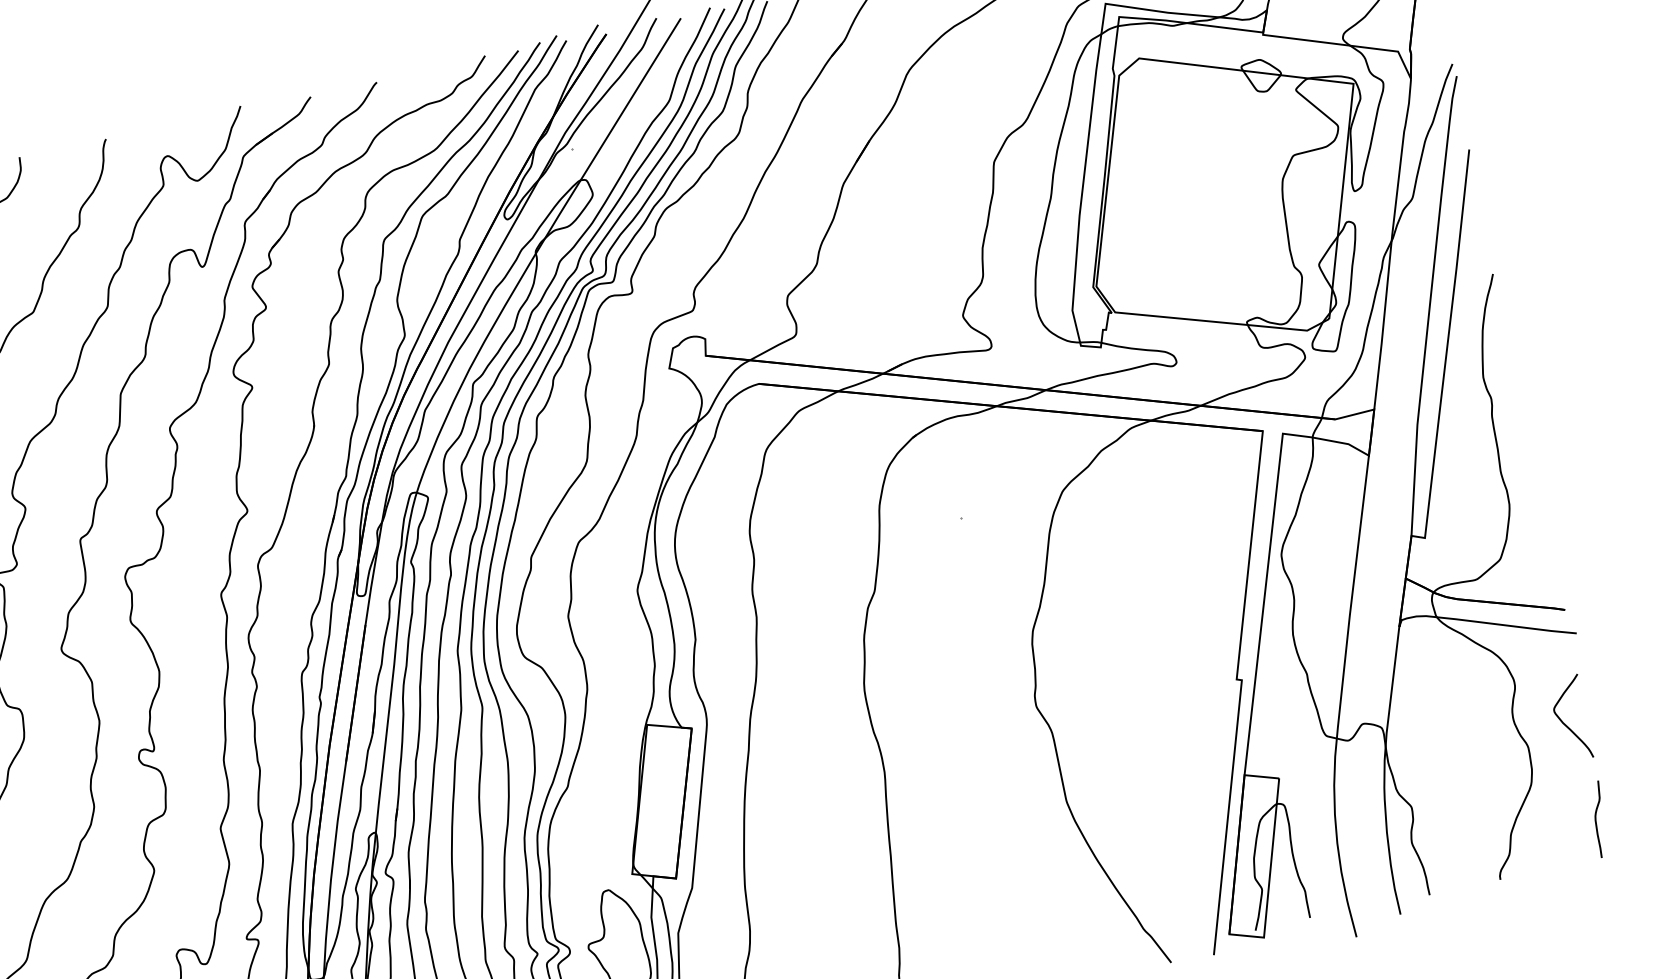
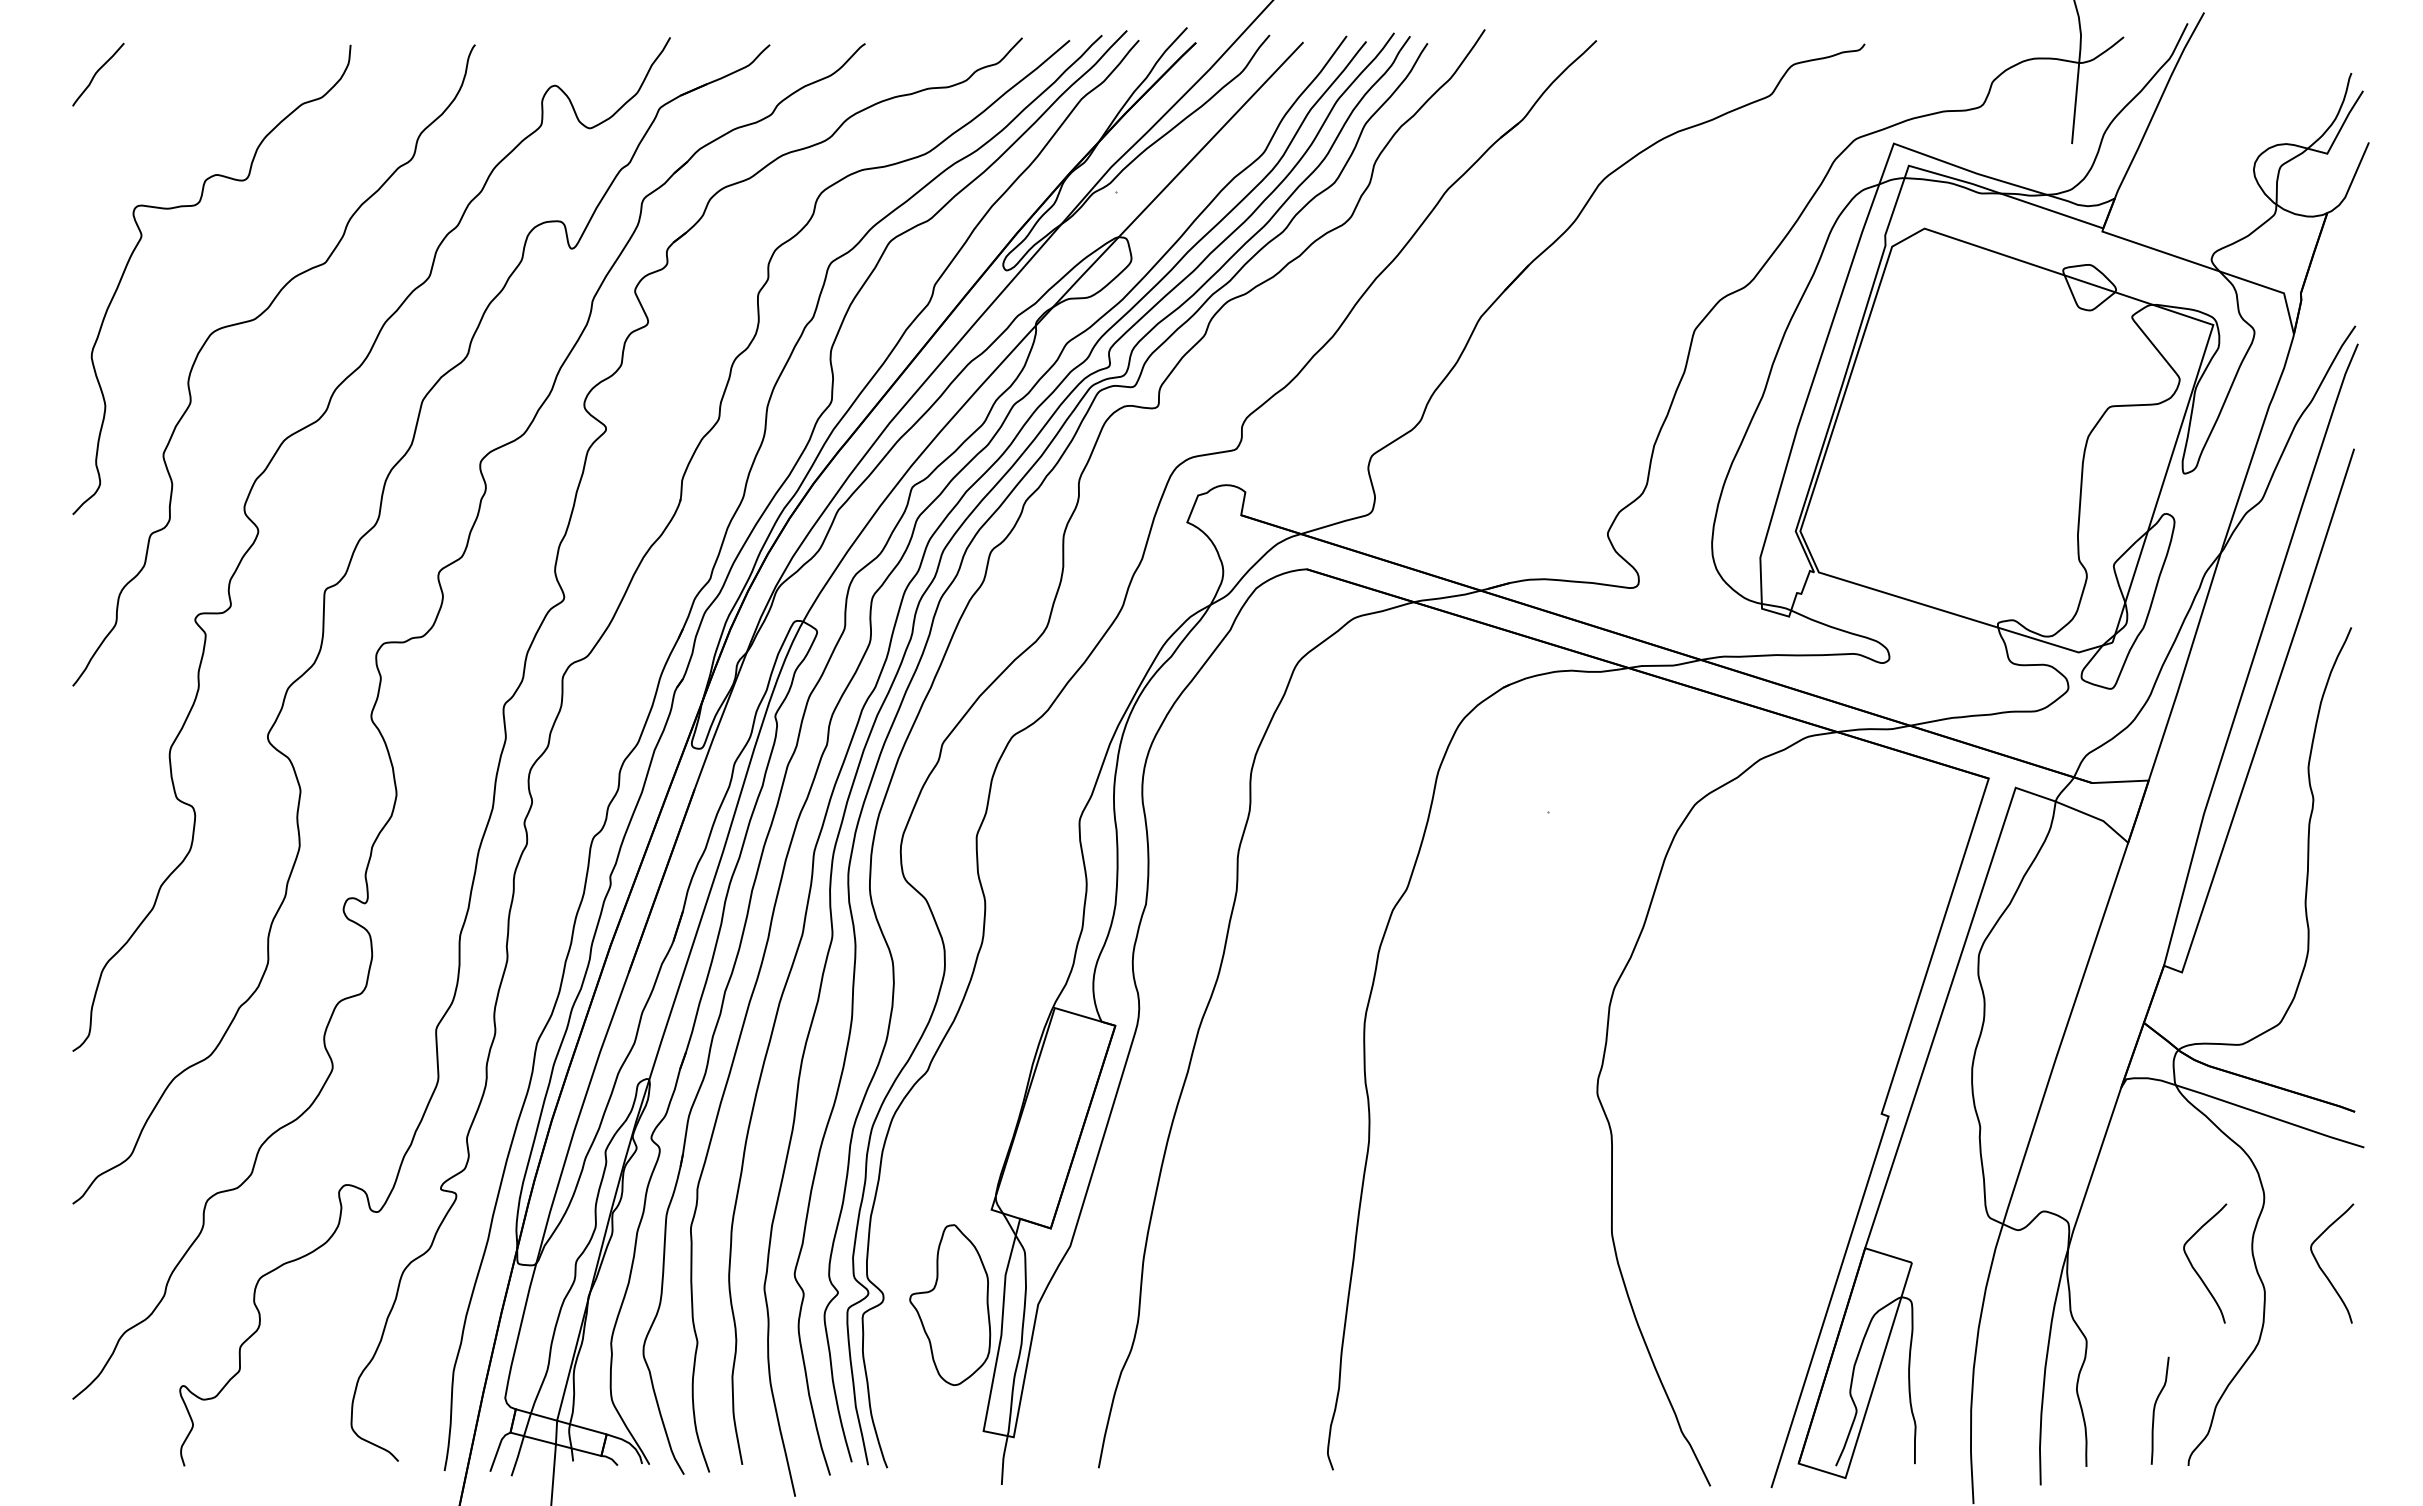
curve: (1477, 742) -> (2196, 1270), added
curve: (1596, 818) -> (2155, 1408), moved

